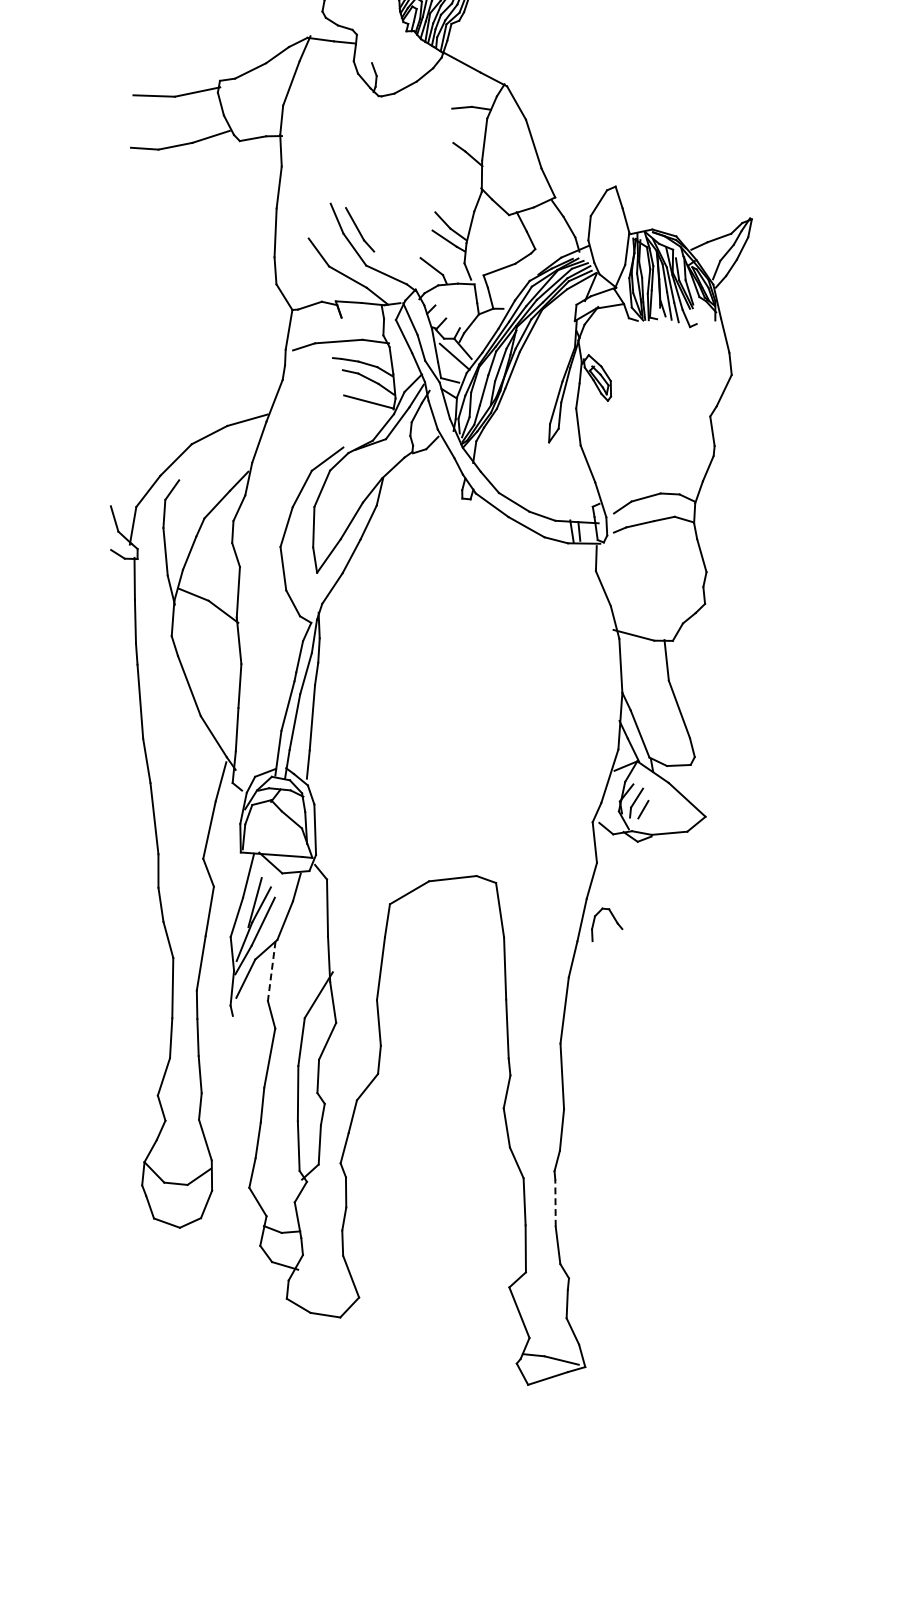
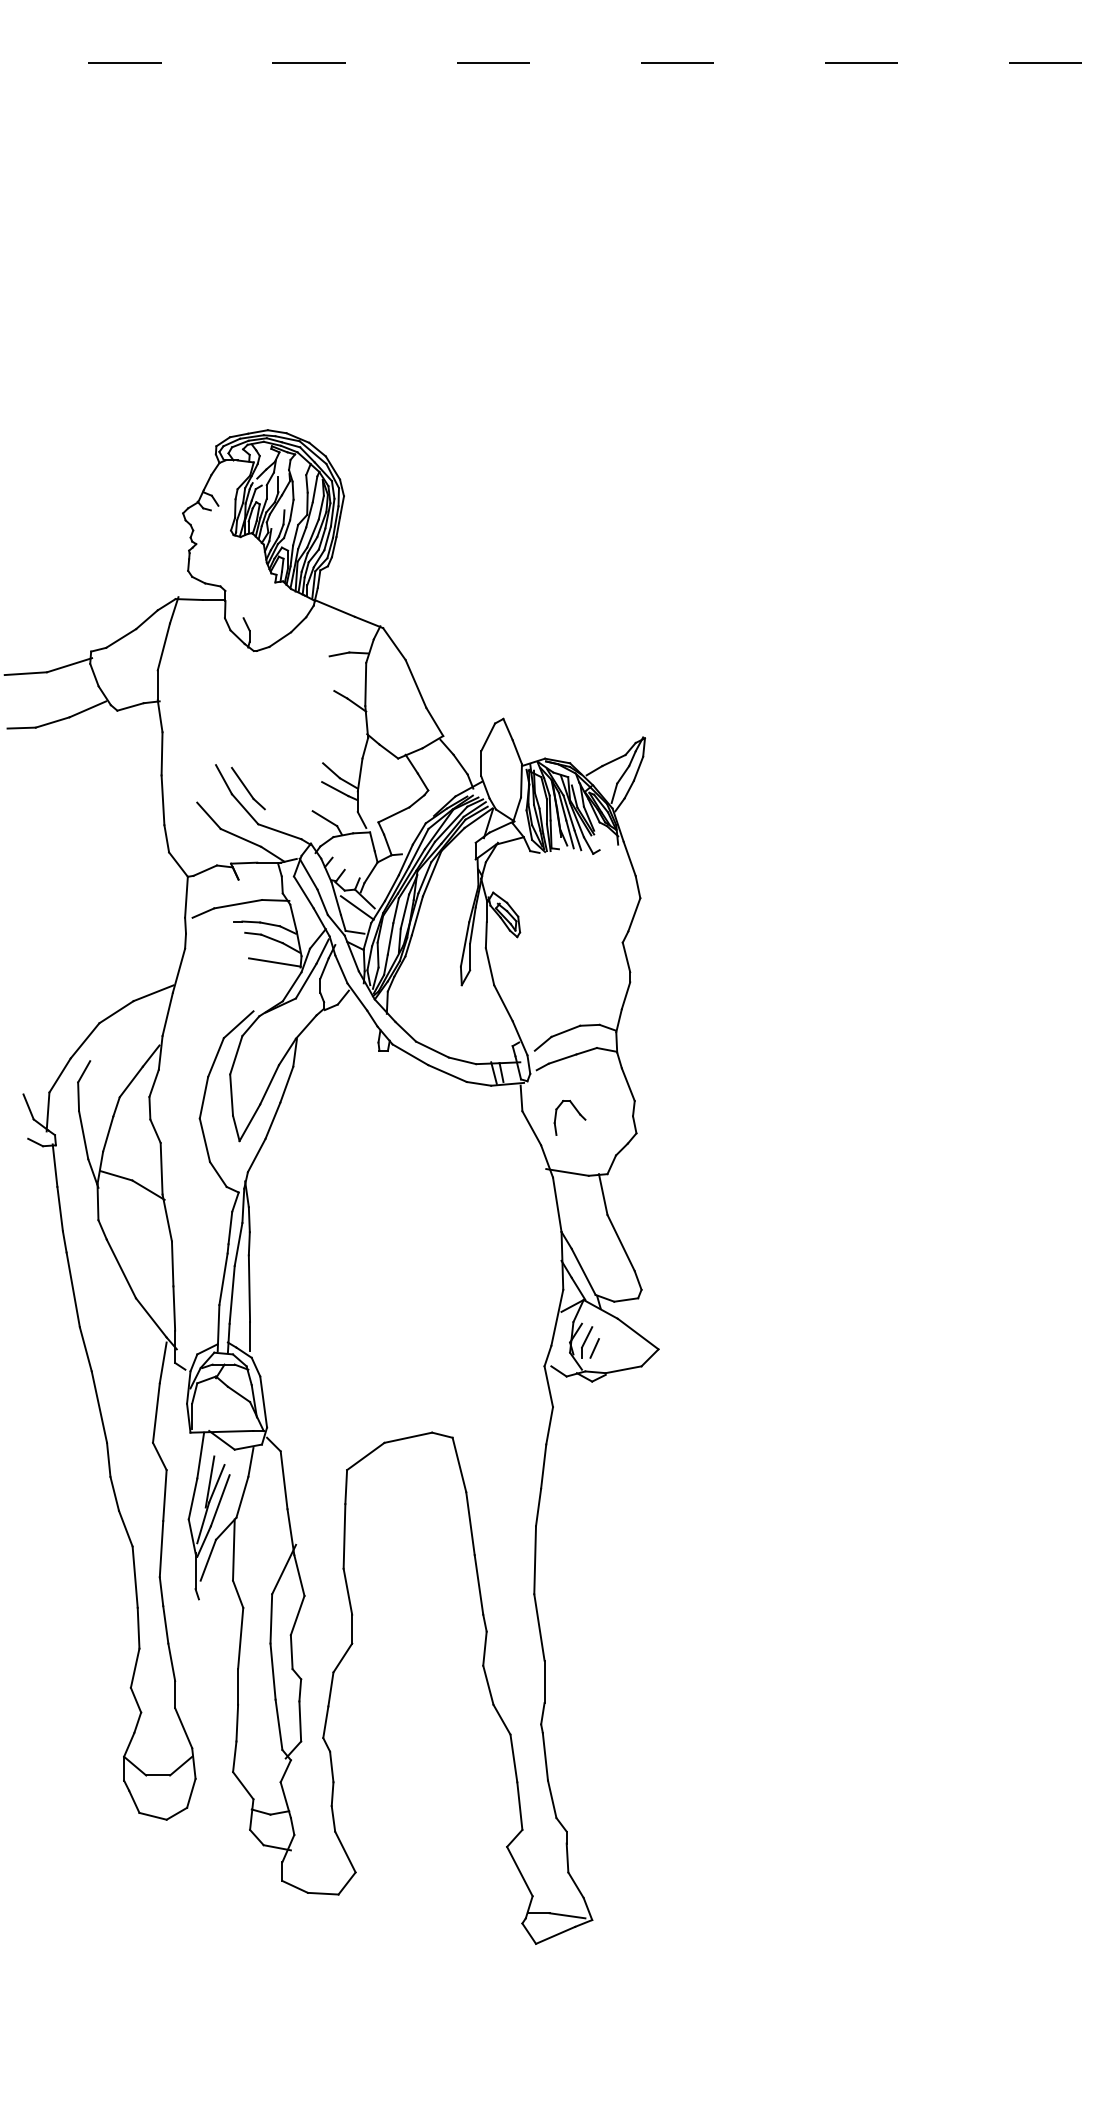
part: (614, 920) -> (576, 1111), moved
line: (271, 971) -> (233, 1550), dashed -> solid
line: (555, 1202) -> (545, 1756), dashed -> solid

